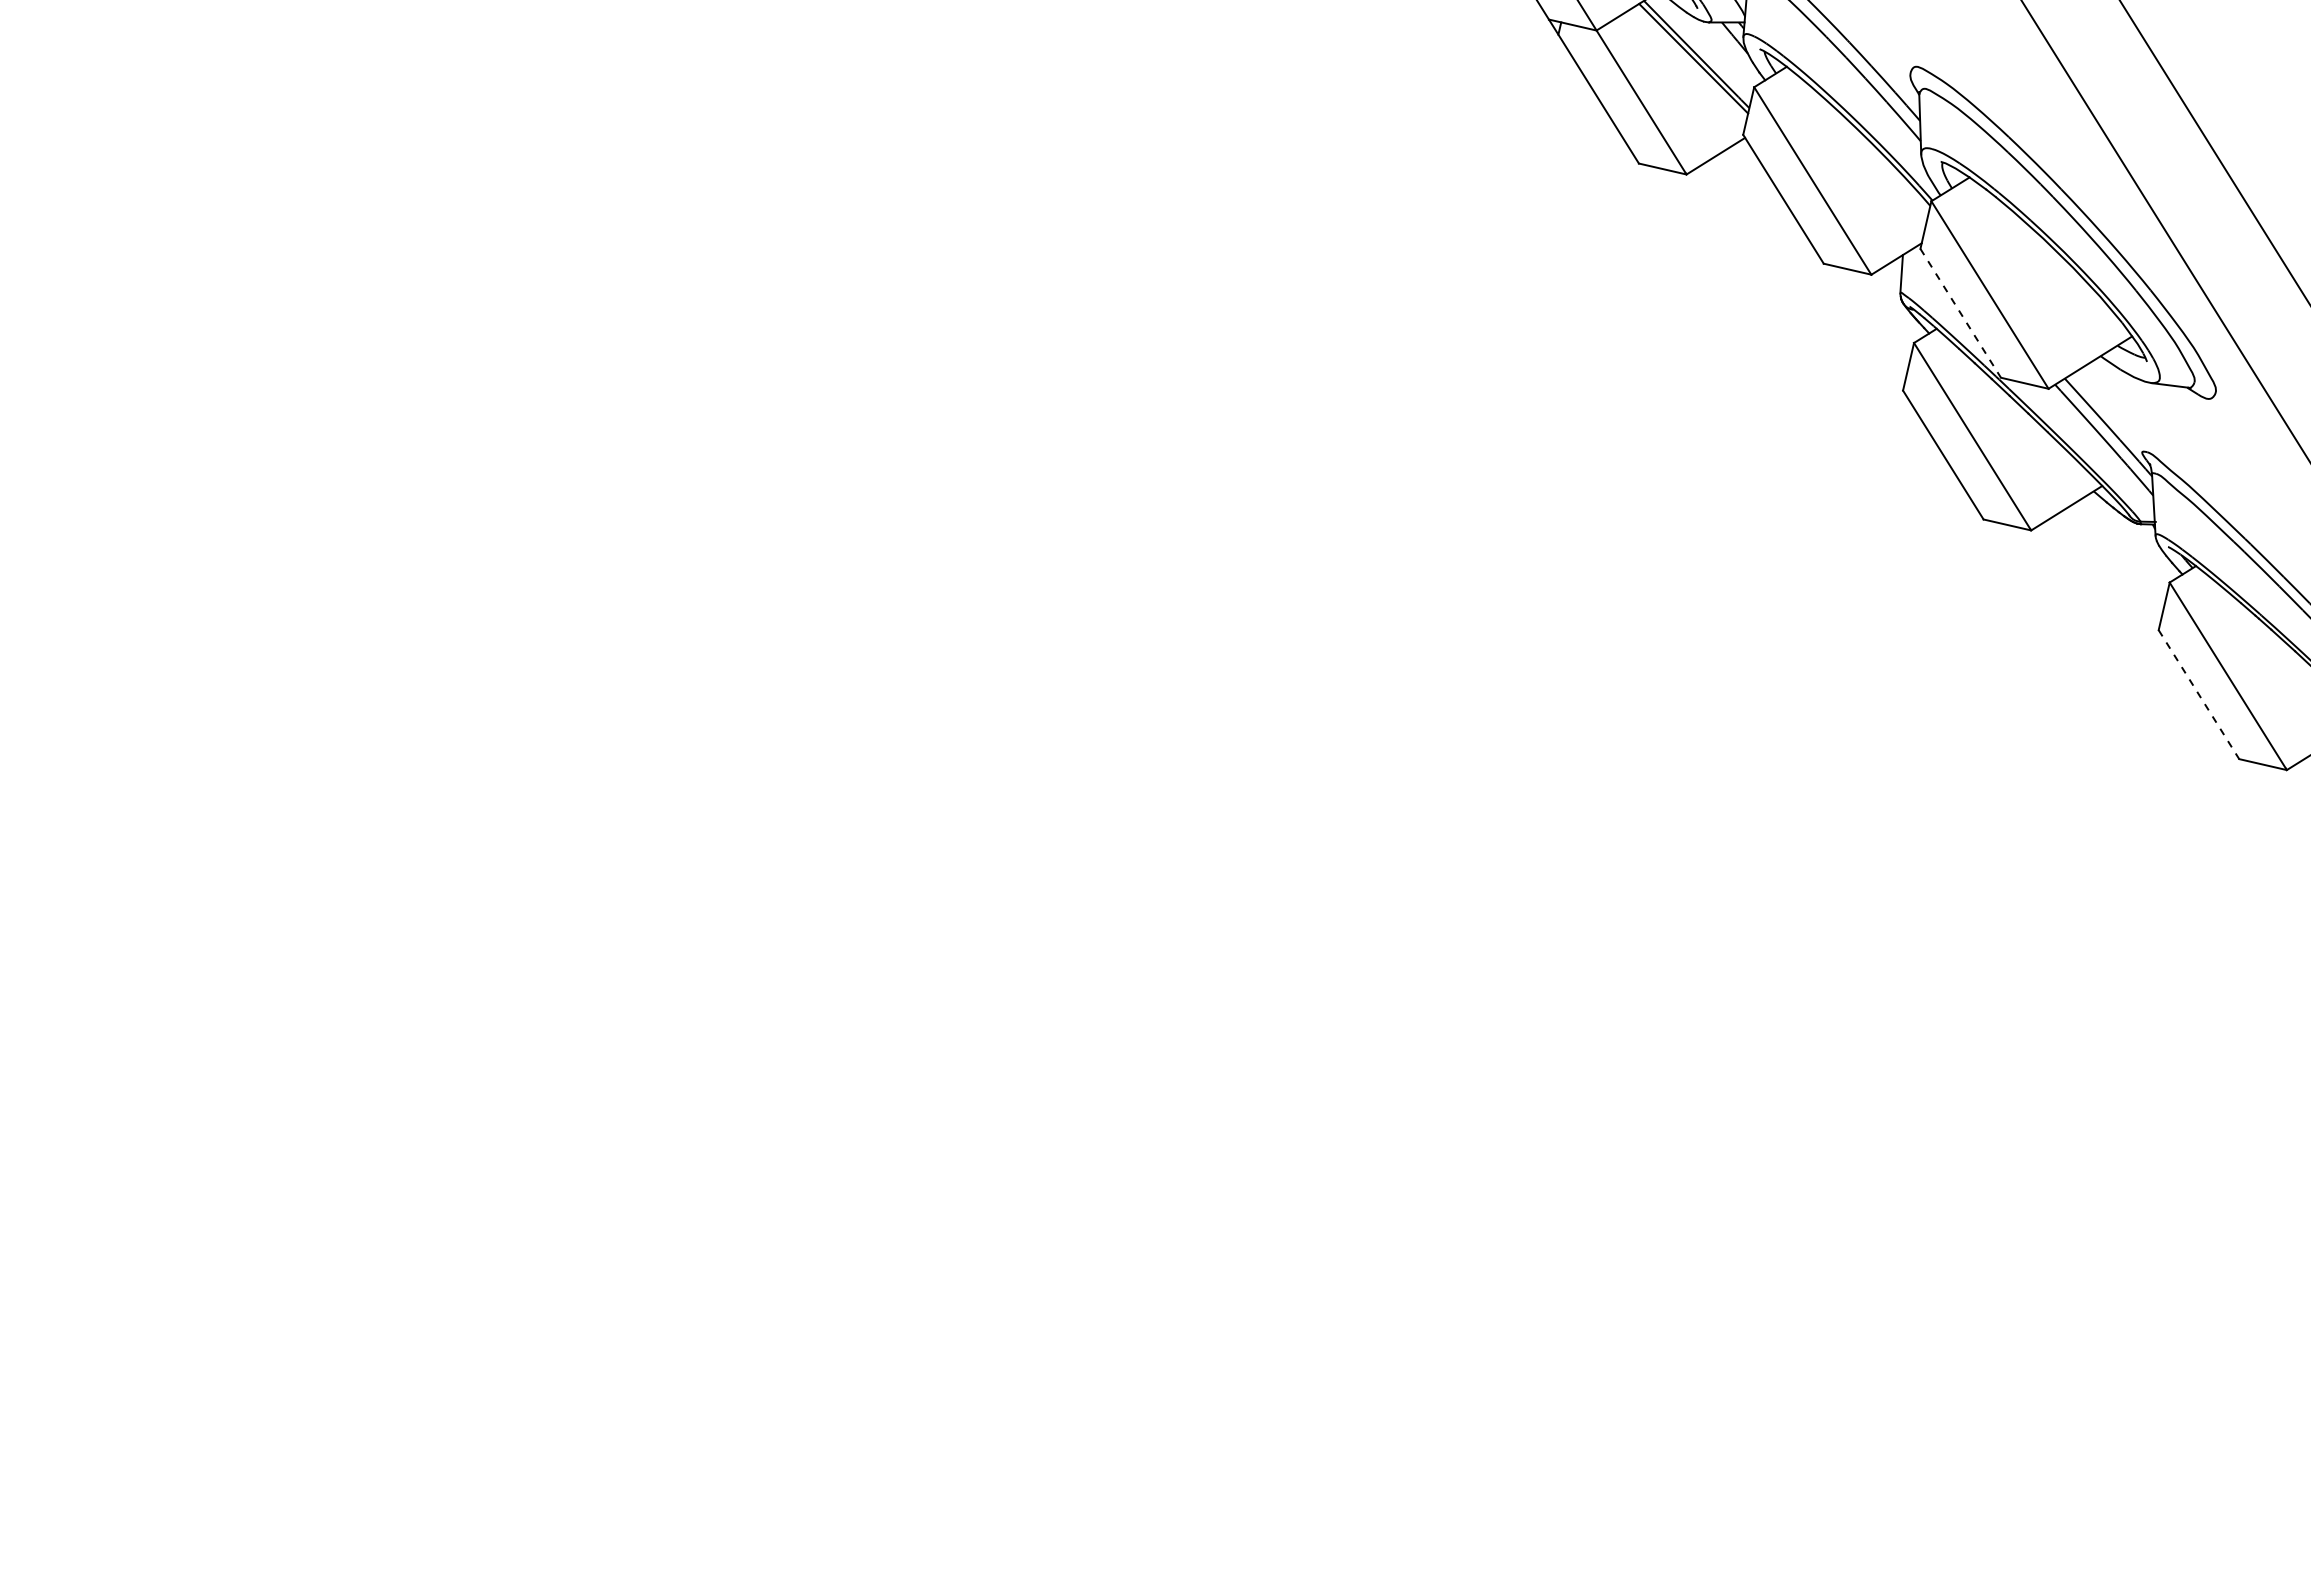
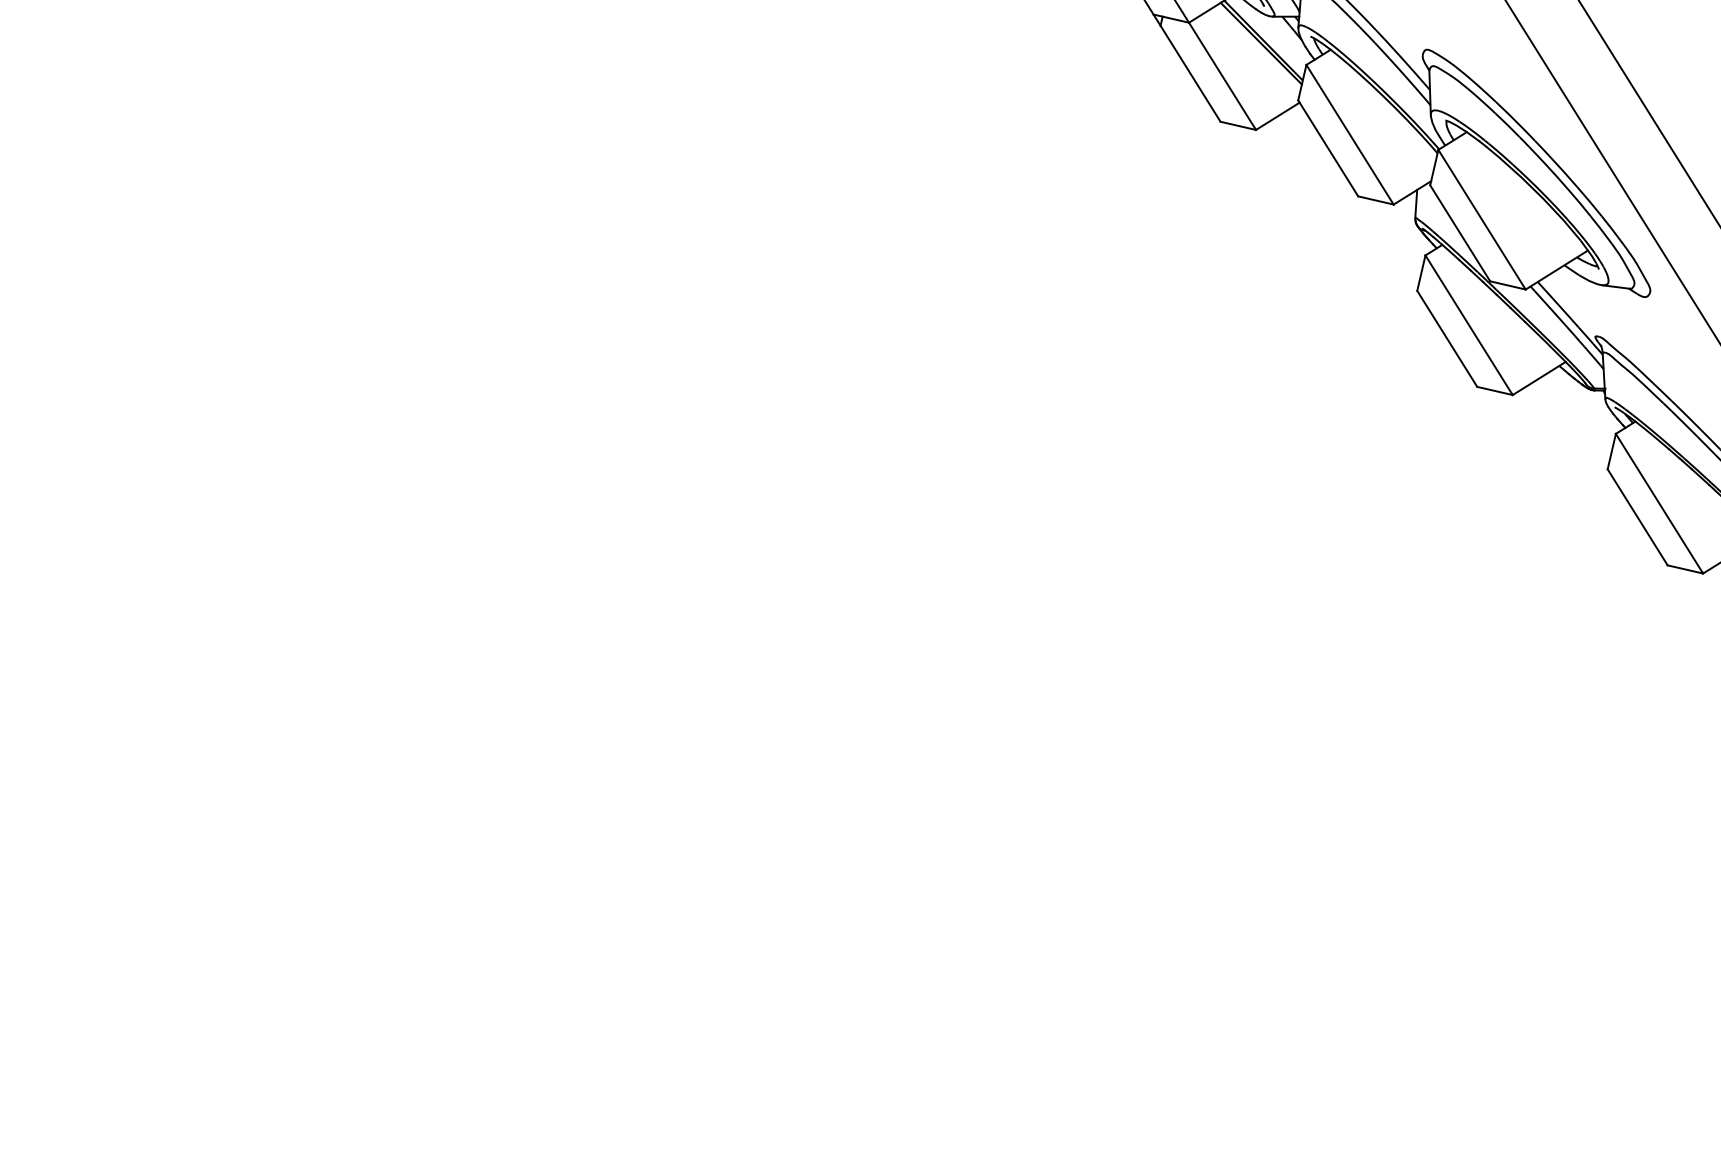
line: (1960, 313) -> (1460, 233), dashed -> solid
line: (2199, 695) -> (1638, 517), dashed -> solid

